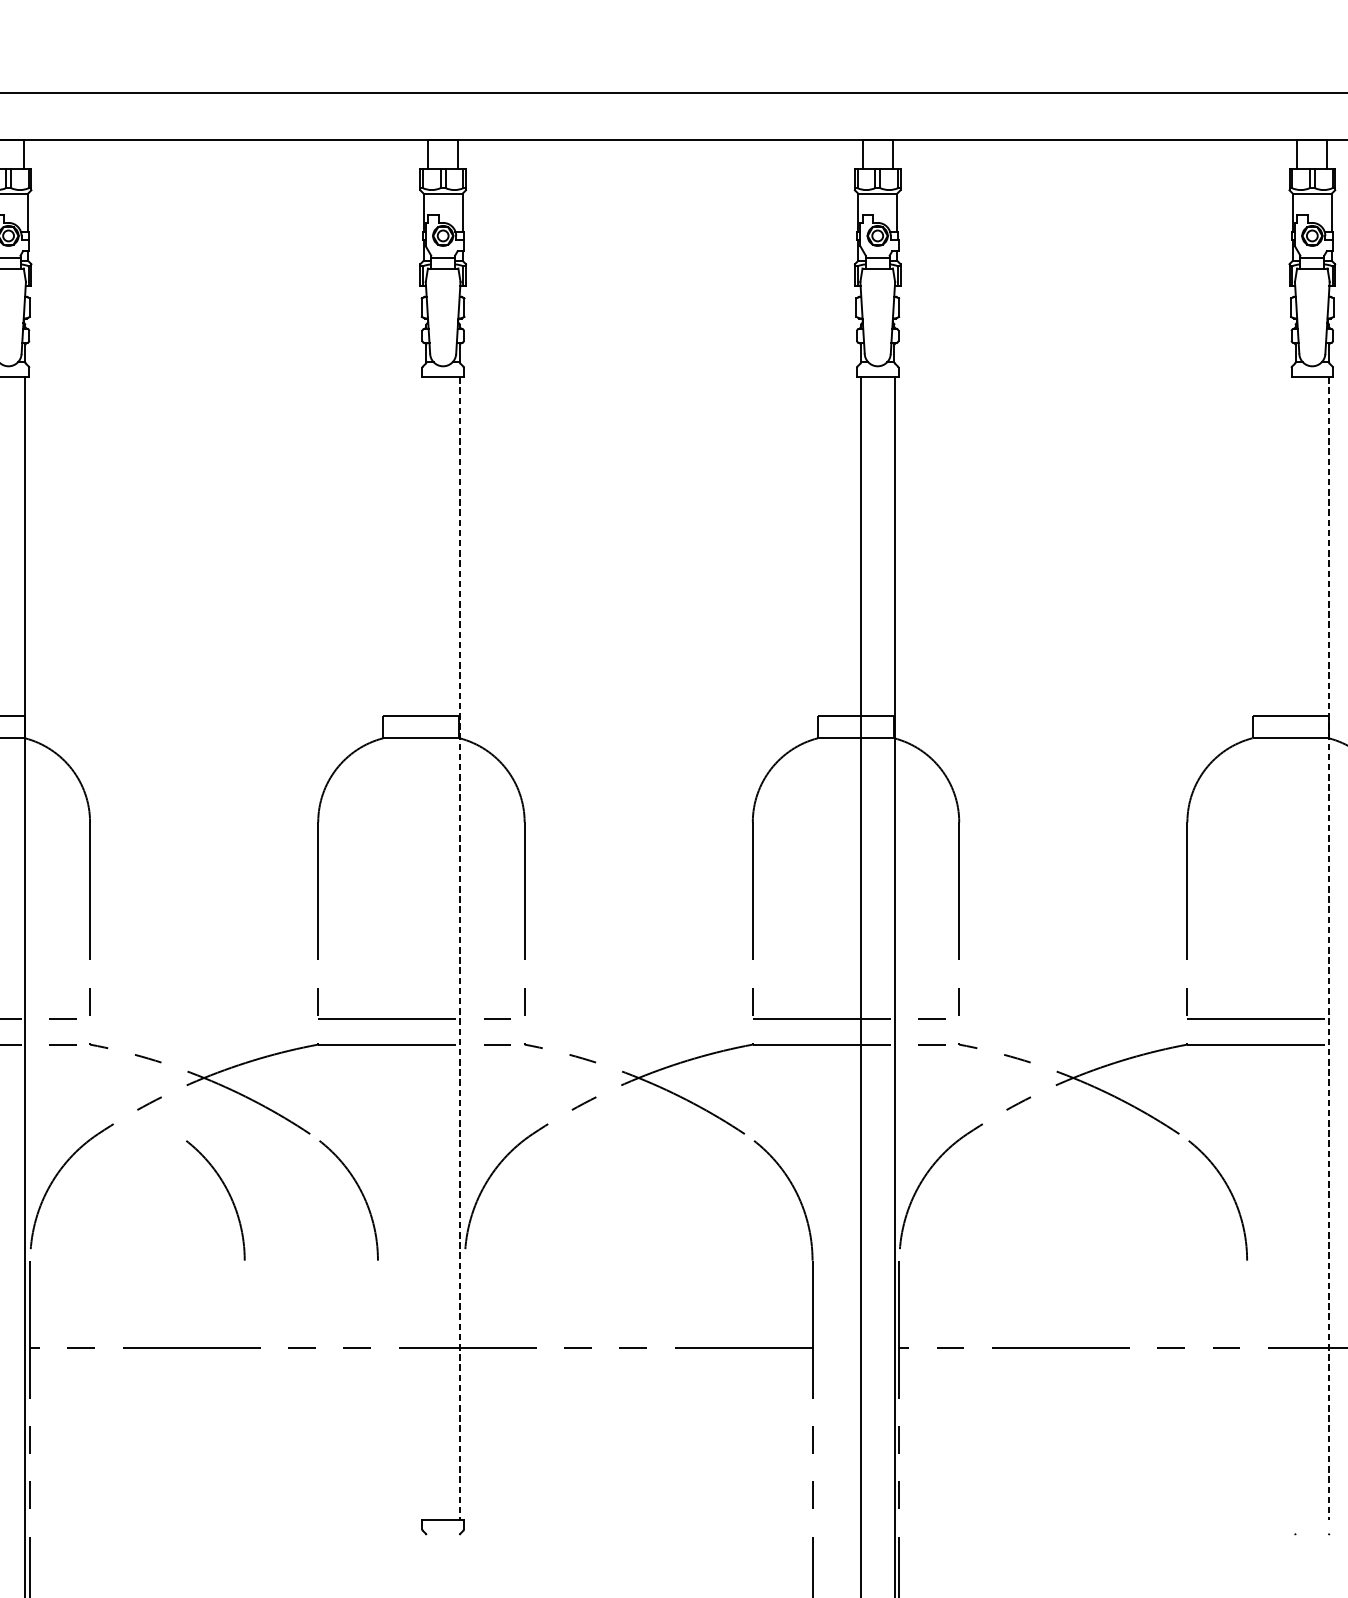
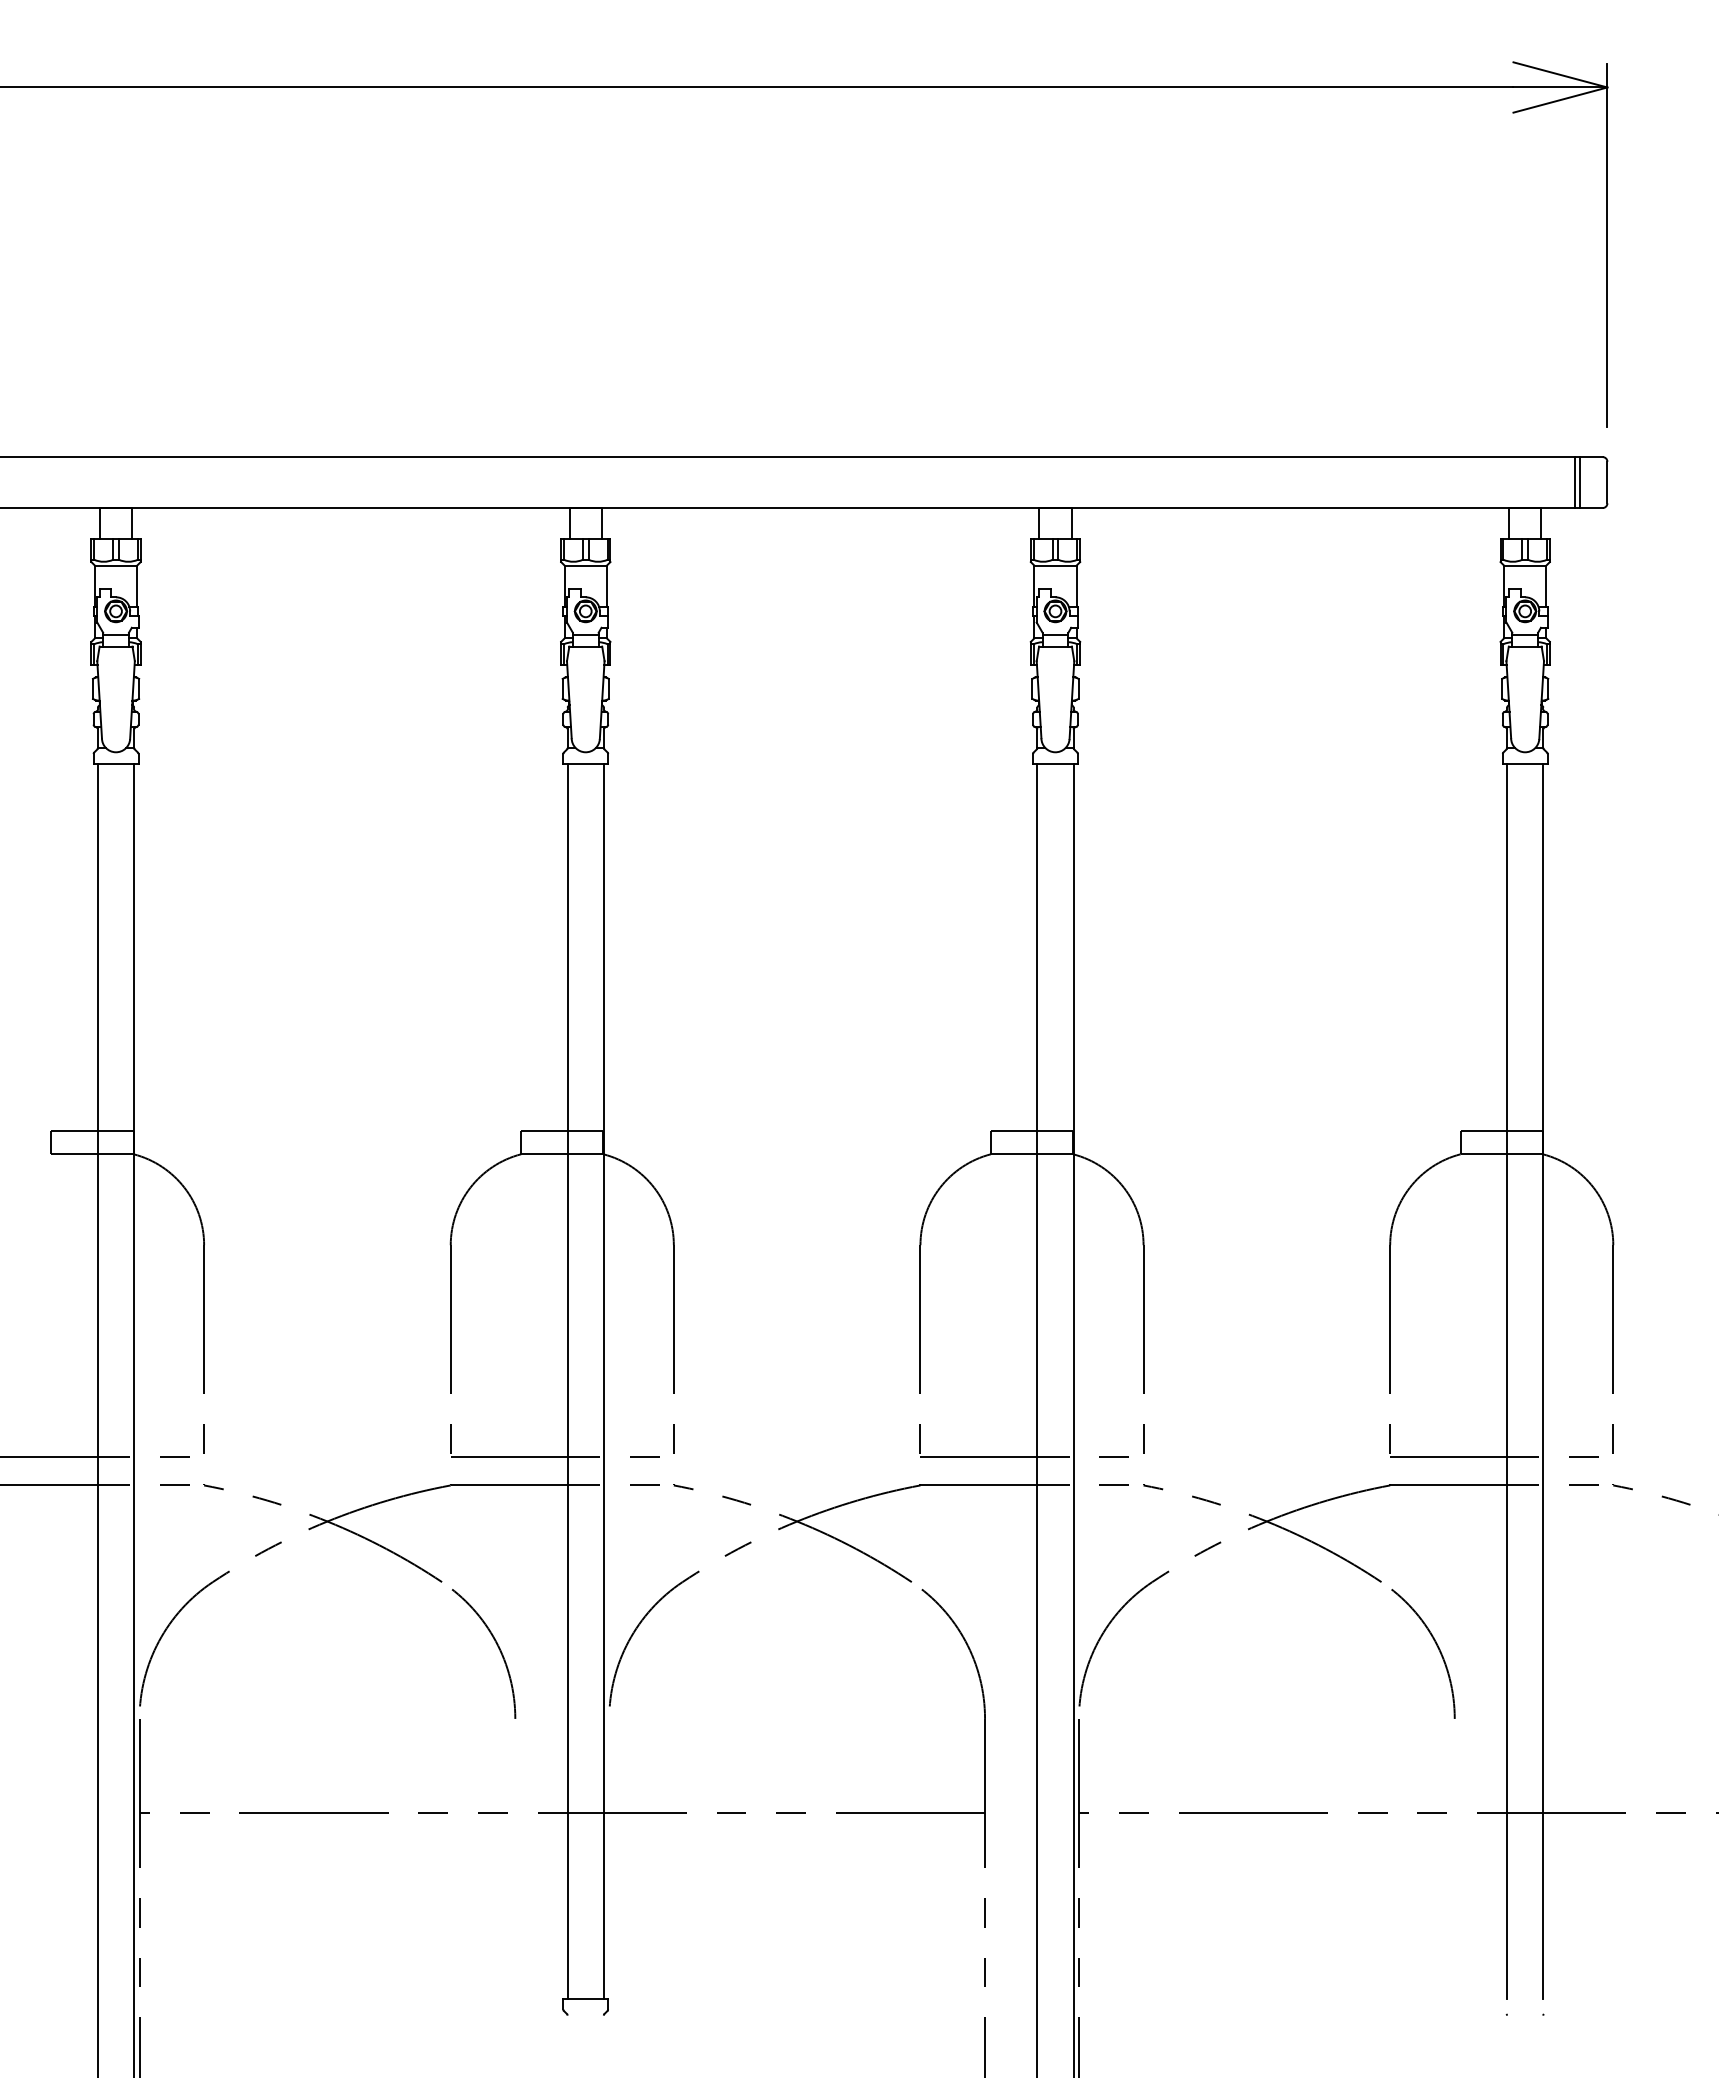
line: (426, 948) -> (567, 1381), added
line: (459, 948) -> (603, 1381), dashed -> solid
line: (1295, 948) -> (1507, 1381), added
line: (1329, 948) -> (1543, 1381), dashed -> solid
arc: (229, 1196) -> (354, 1649), removed

